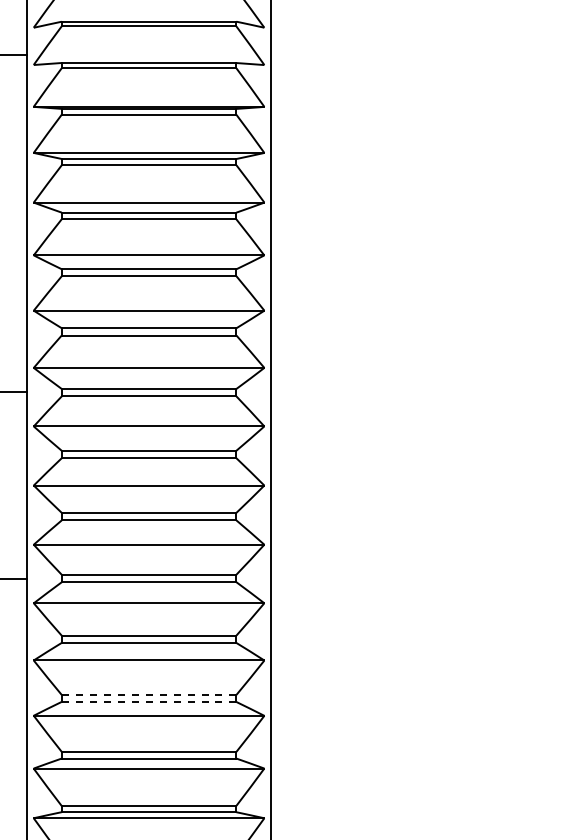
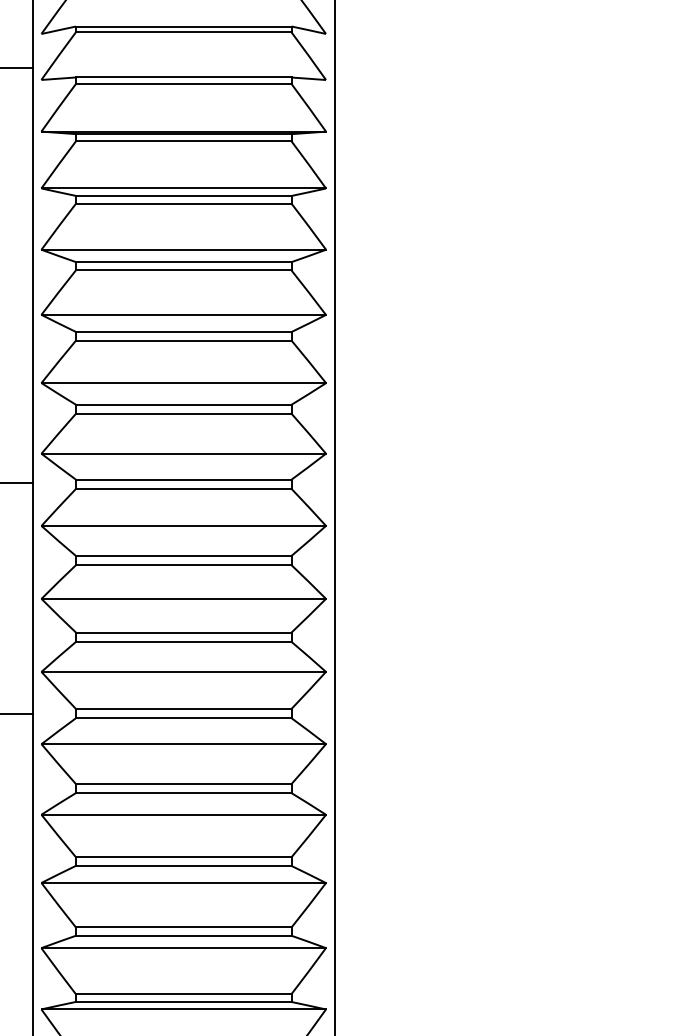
line: (148, 695) -> (183, 857), dashed -> solid
line: (148, 701) -> (183, 865), dashed -> solid

